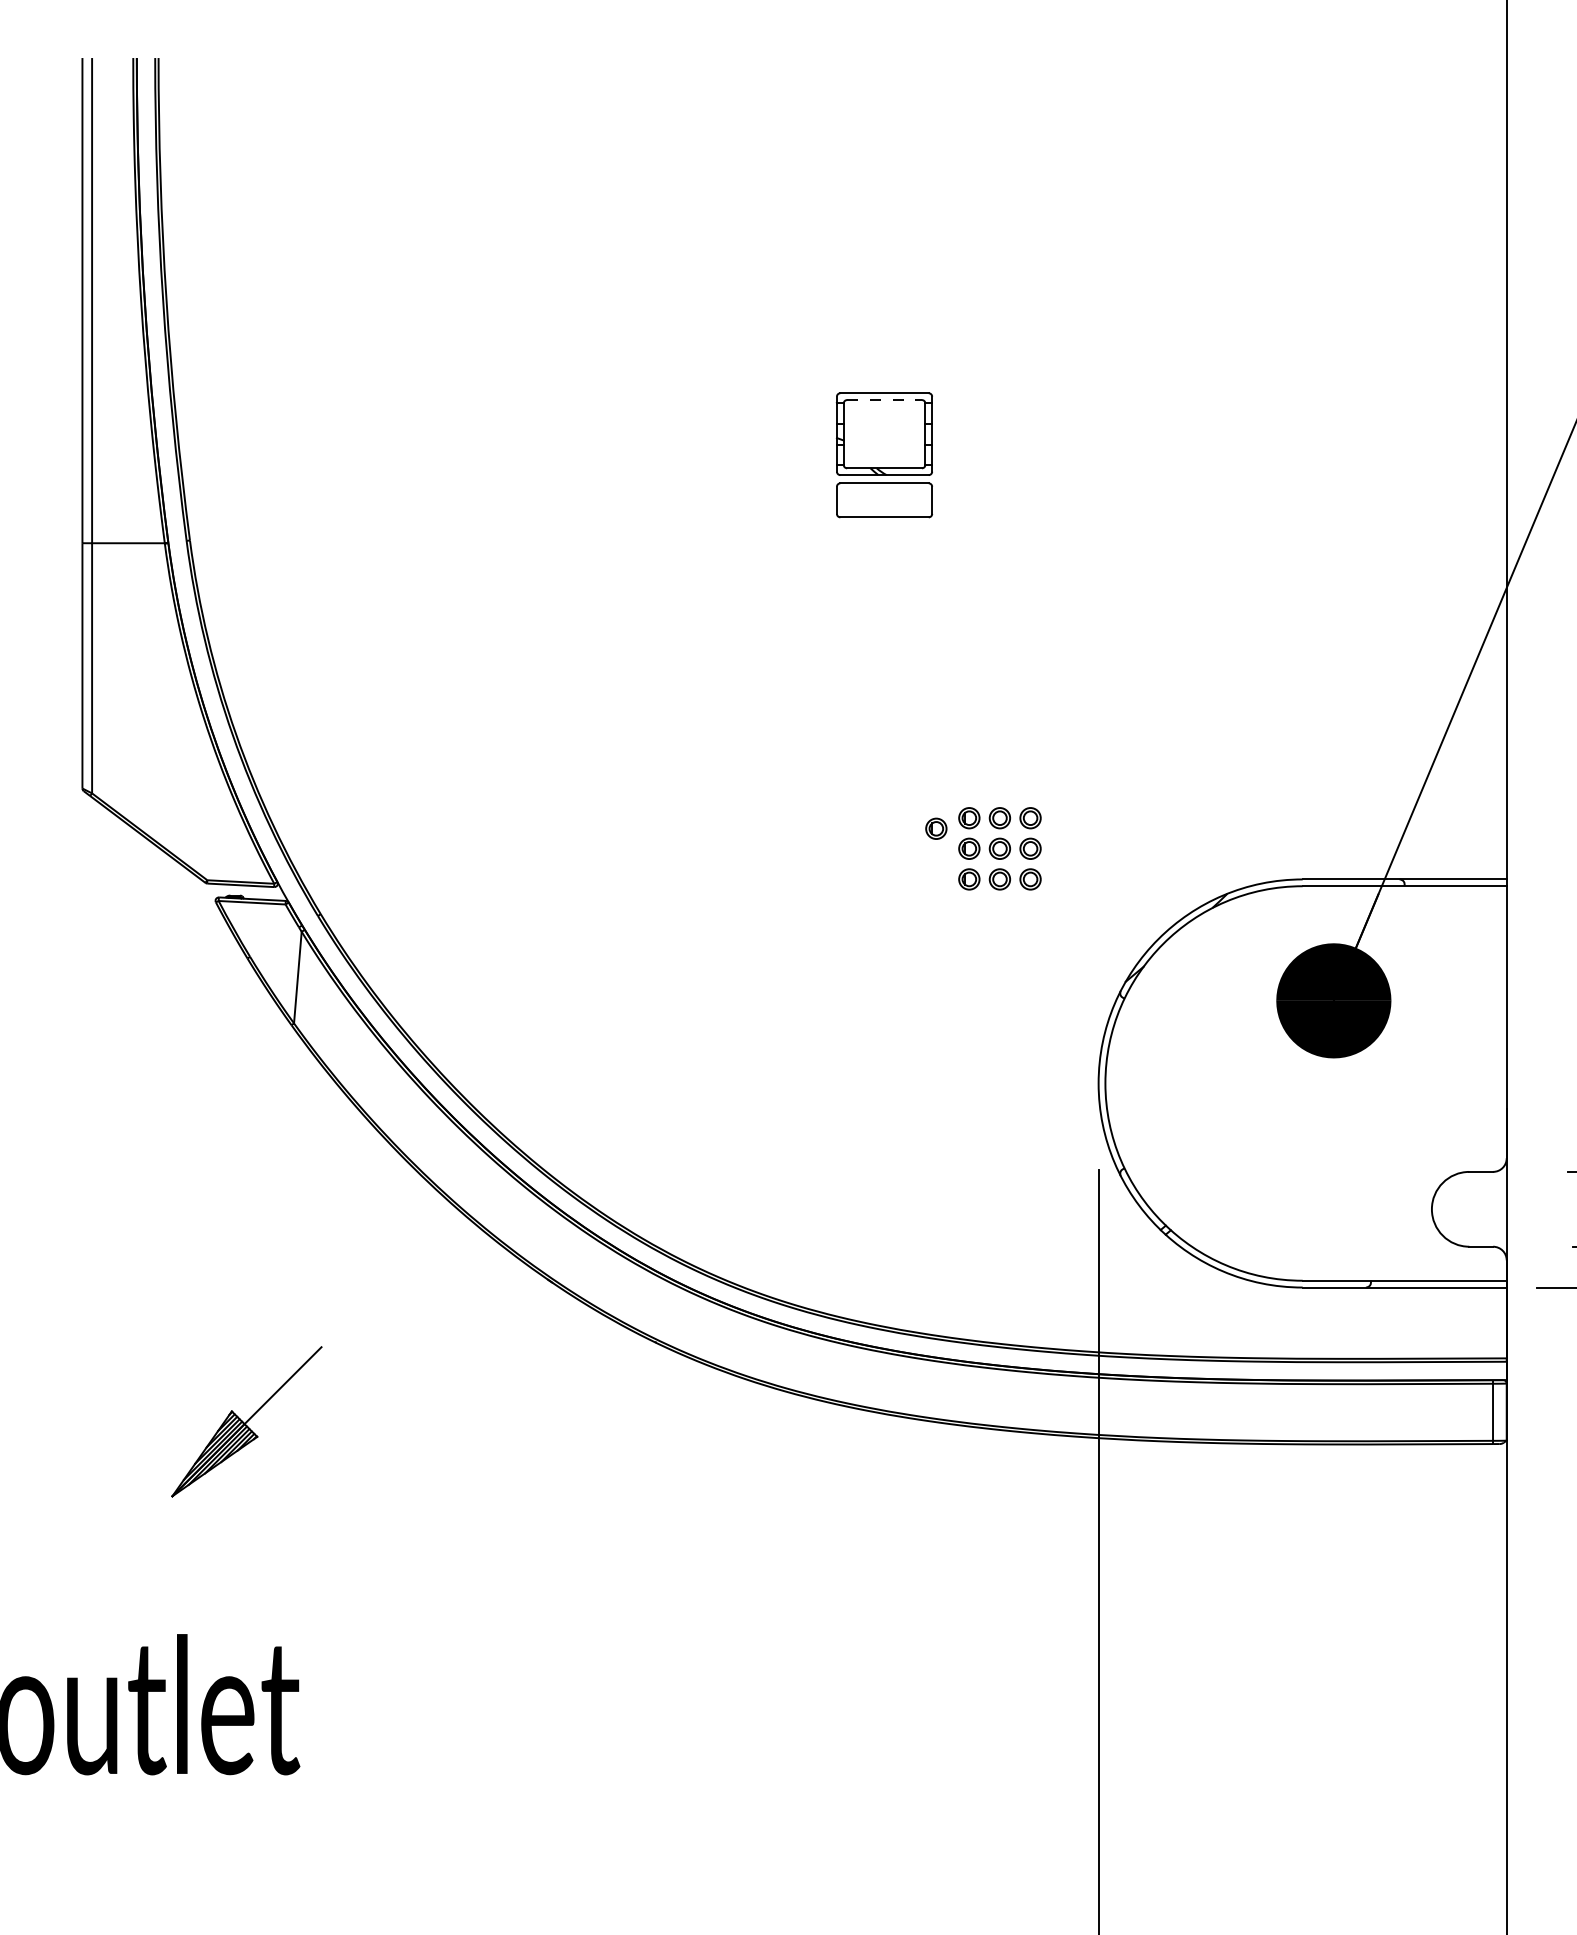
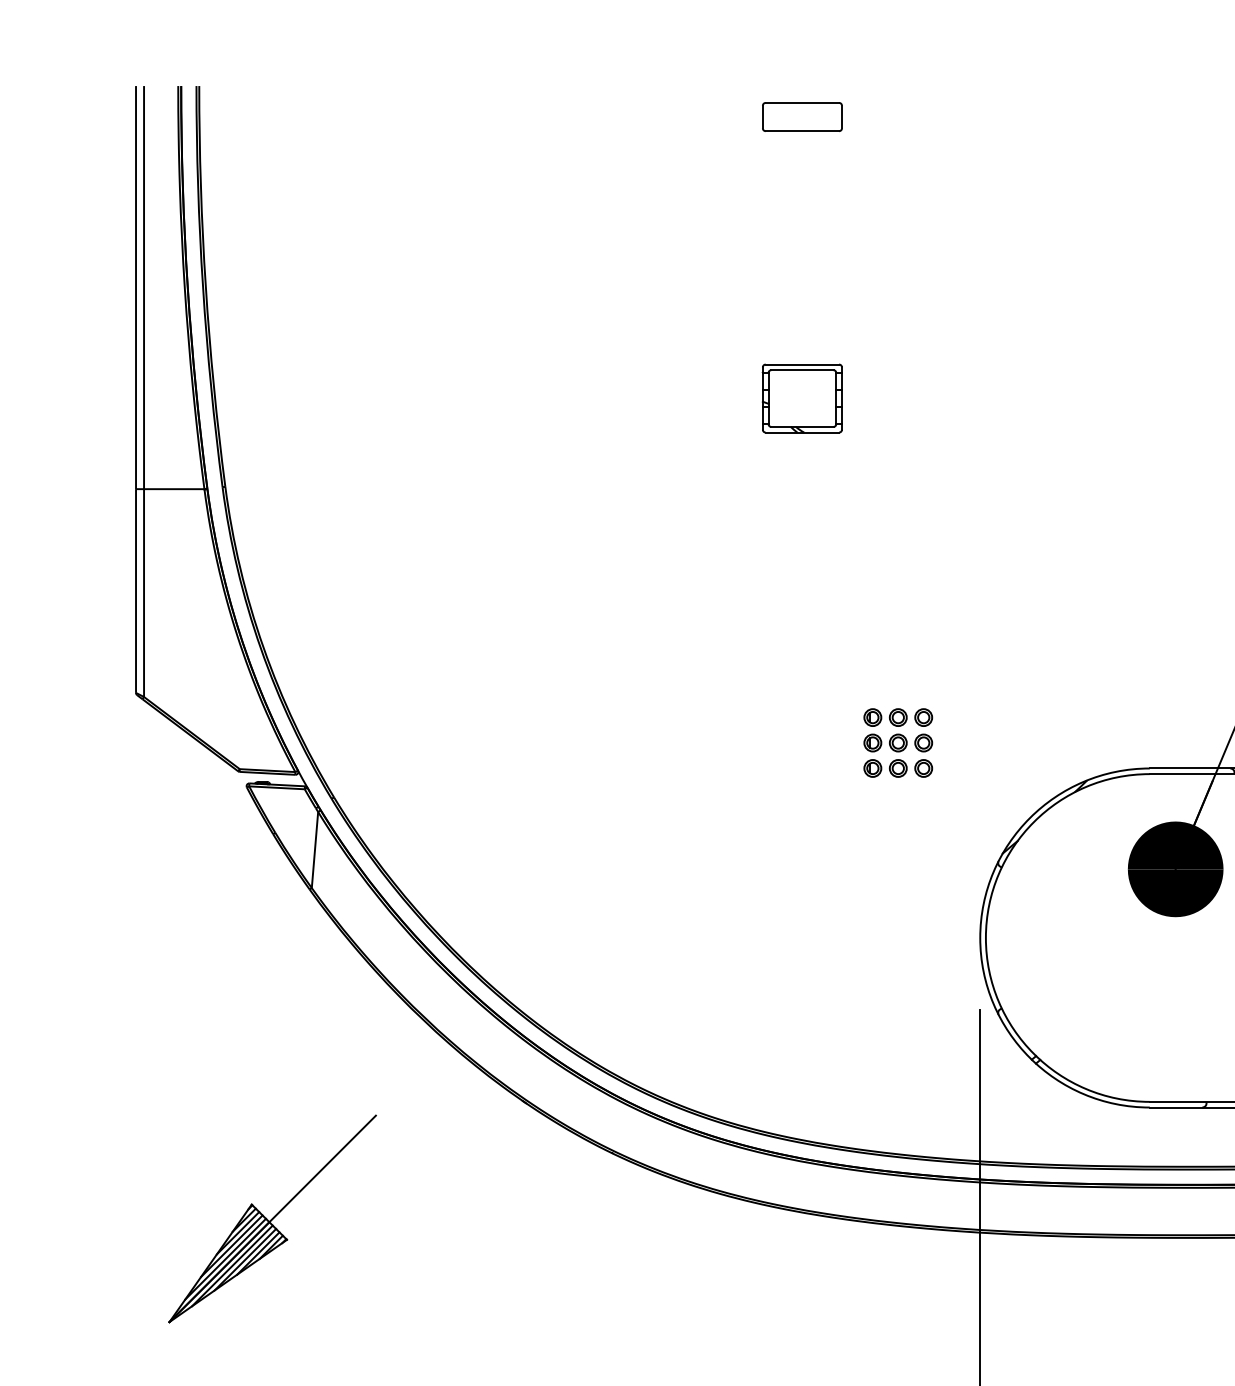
line: (885, 400) -> (803, 370), dashed -> solid
part: (884, 500) -> (802, 117), moved
part: (936, 828) -> (845, 726), removed
part: (246, 1421) -> (272, 1218), size x1.67

